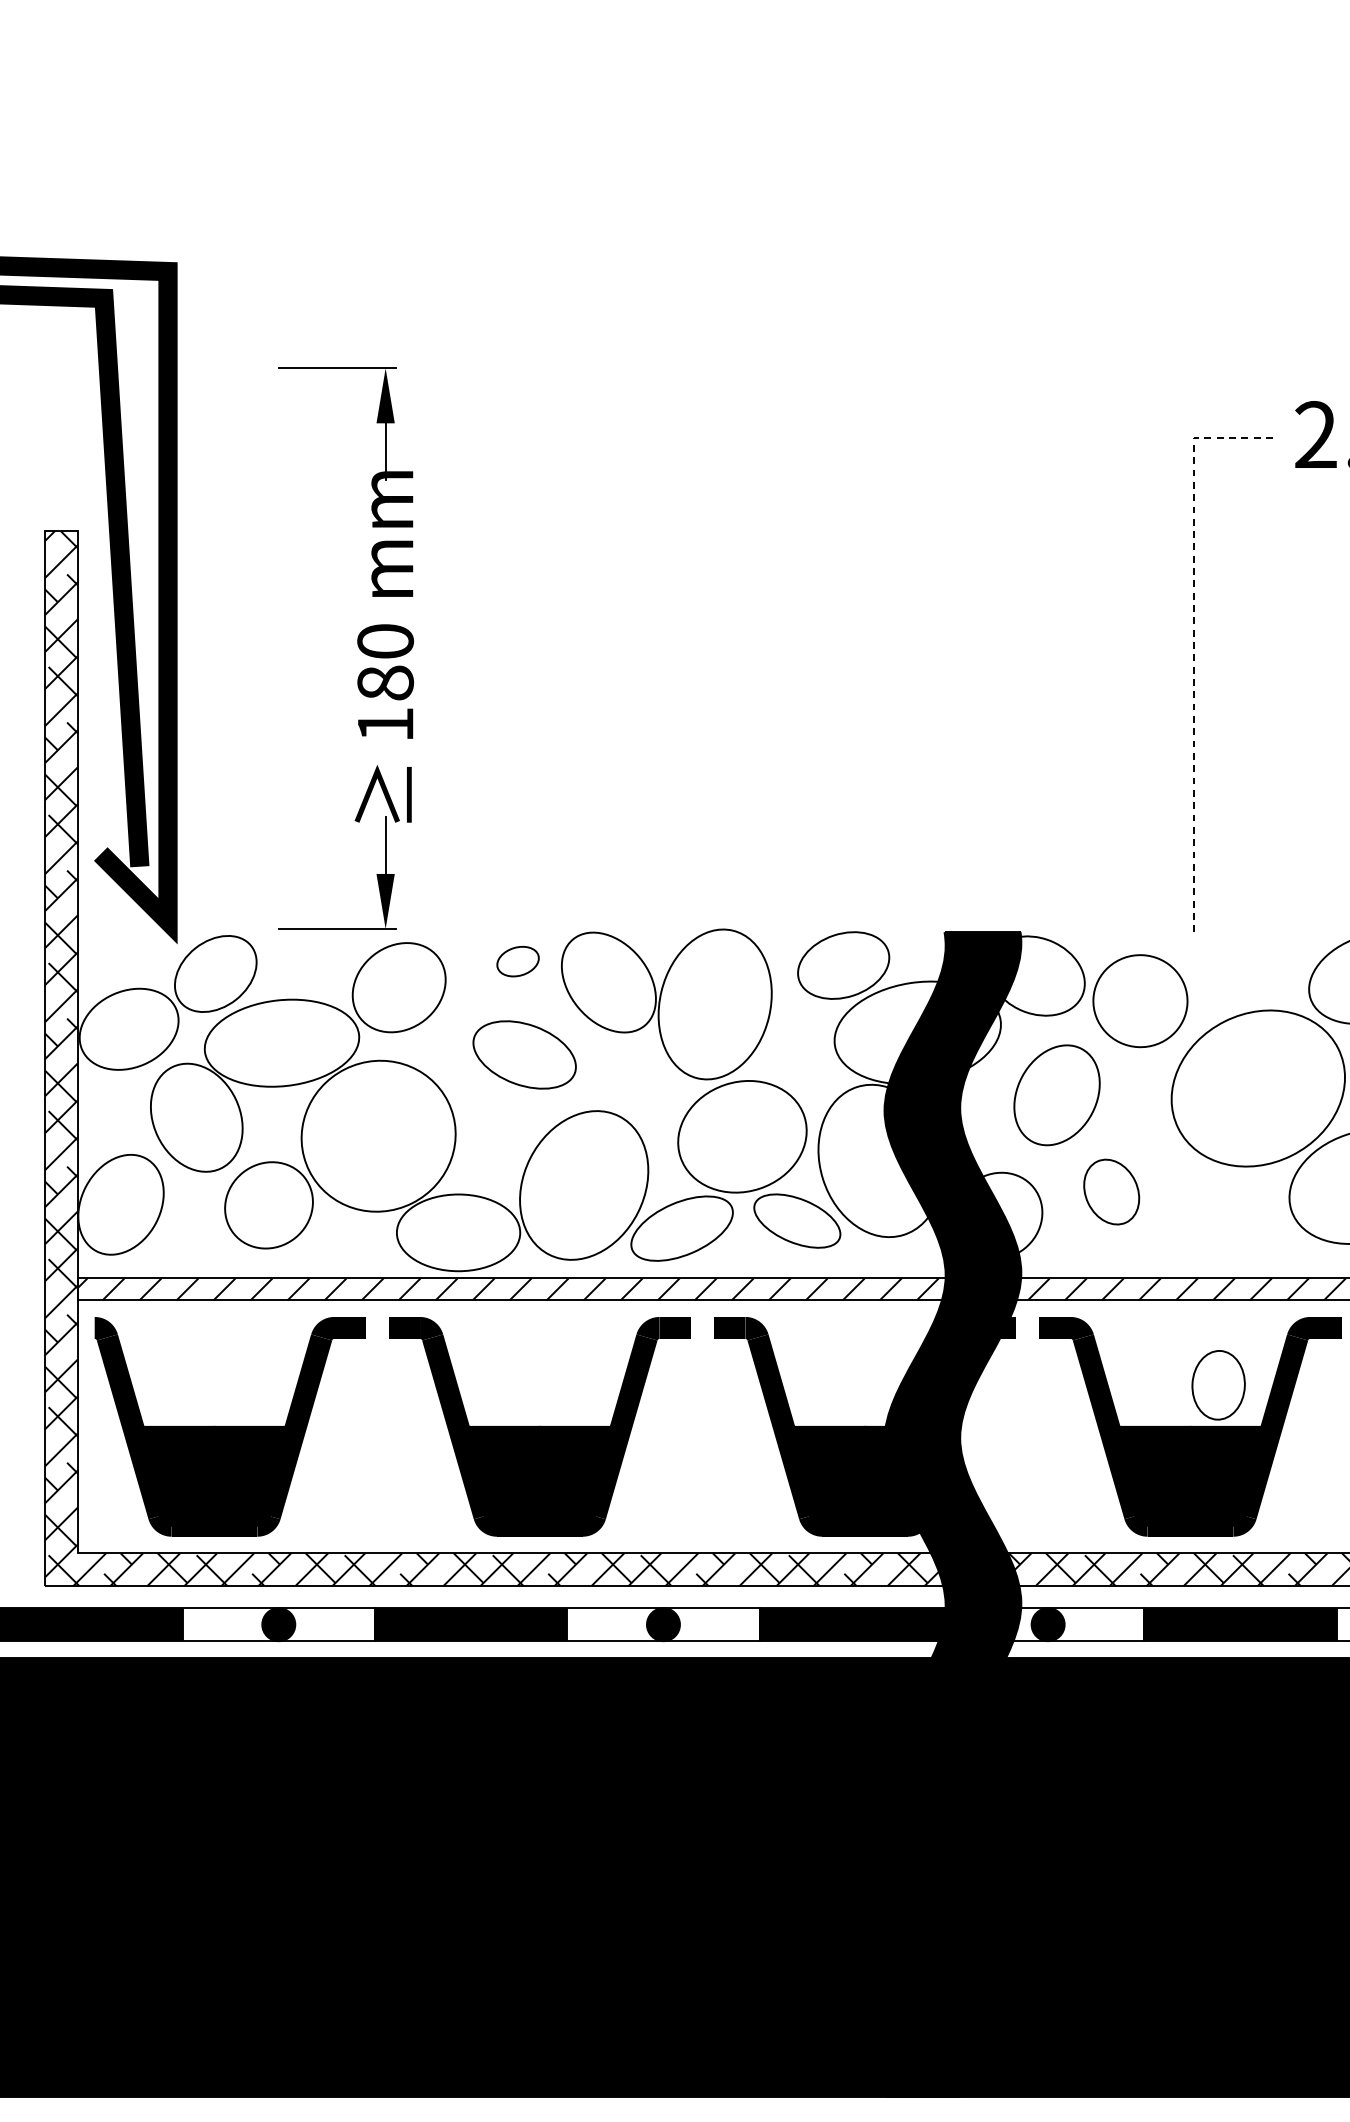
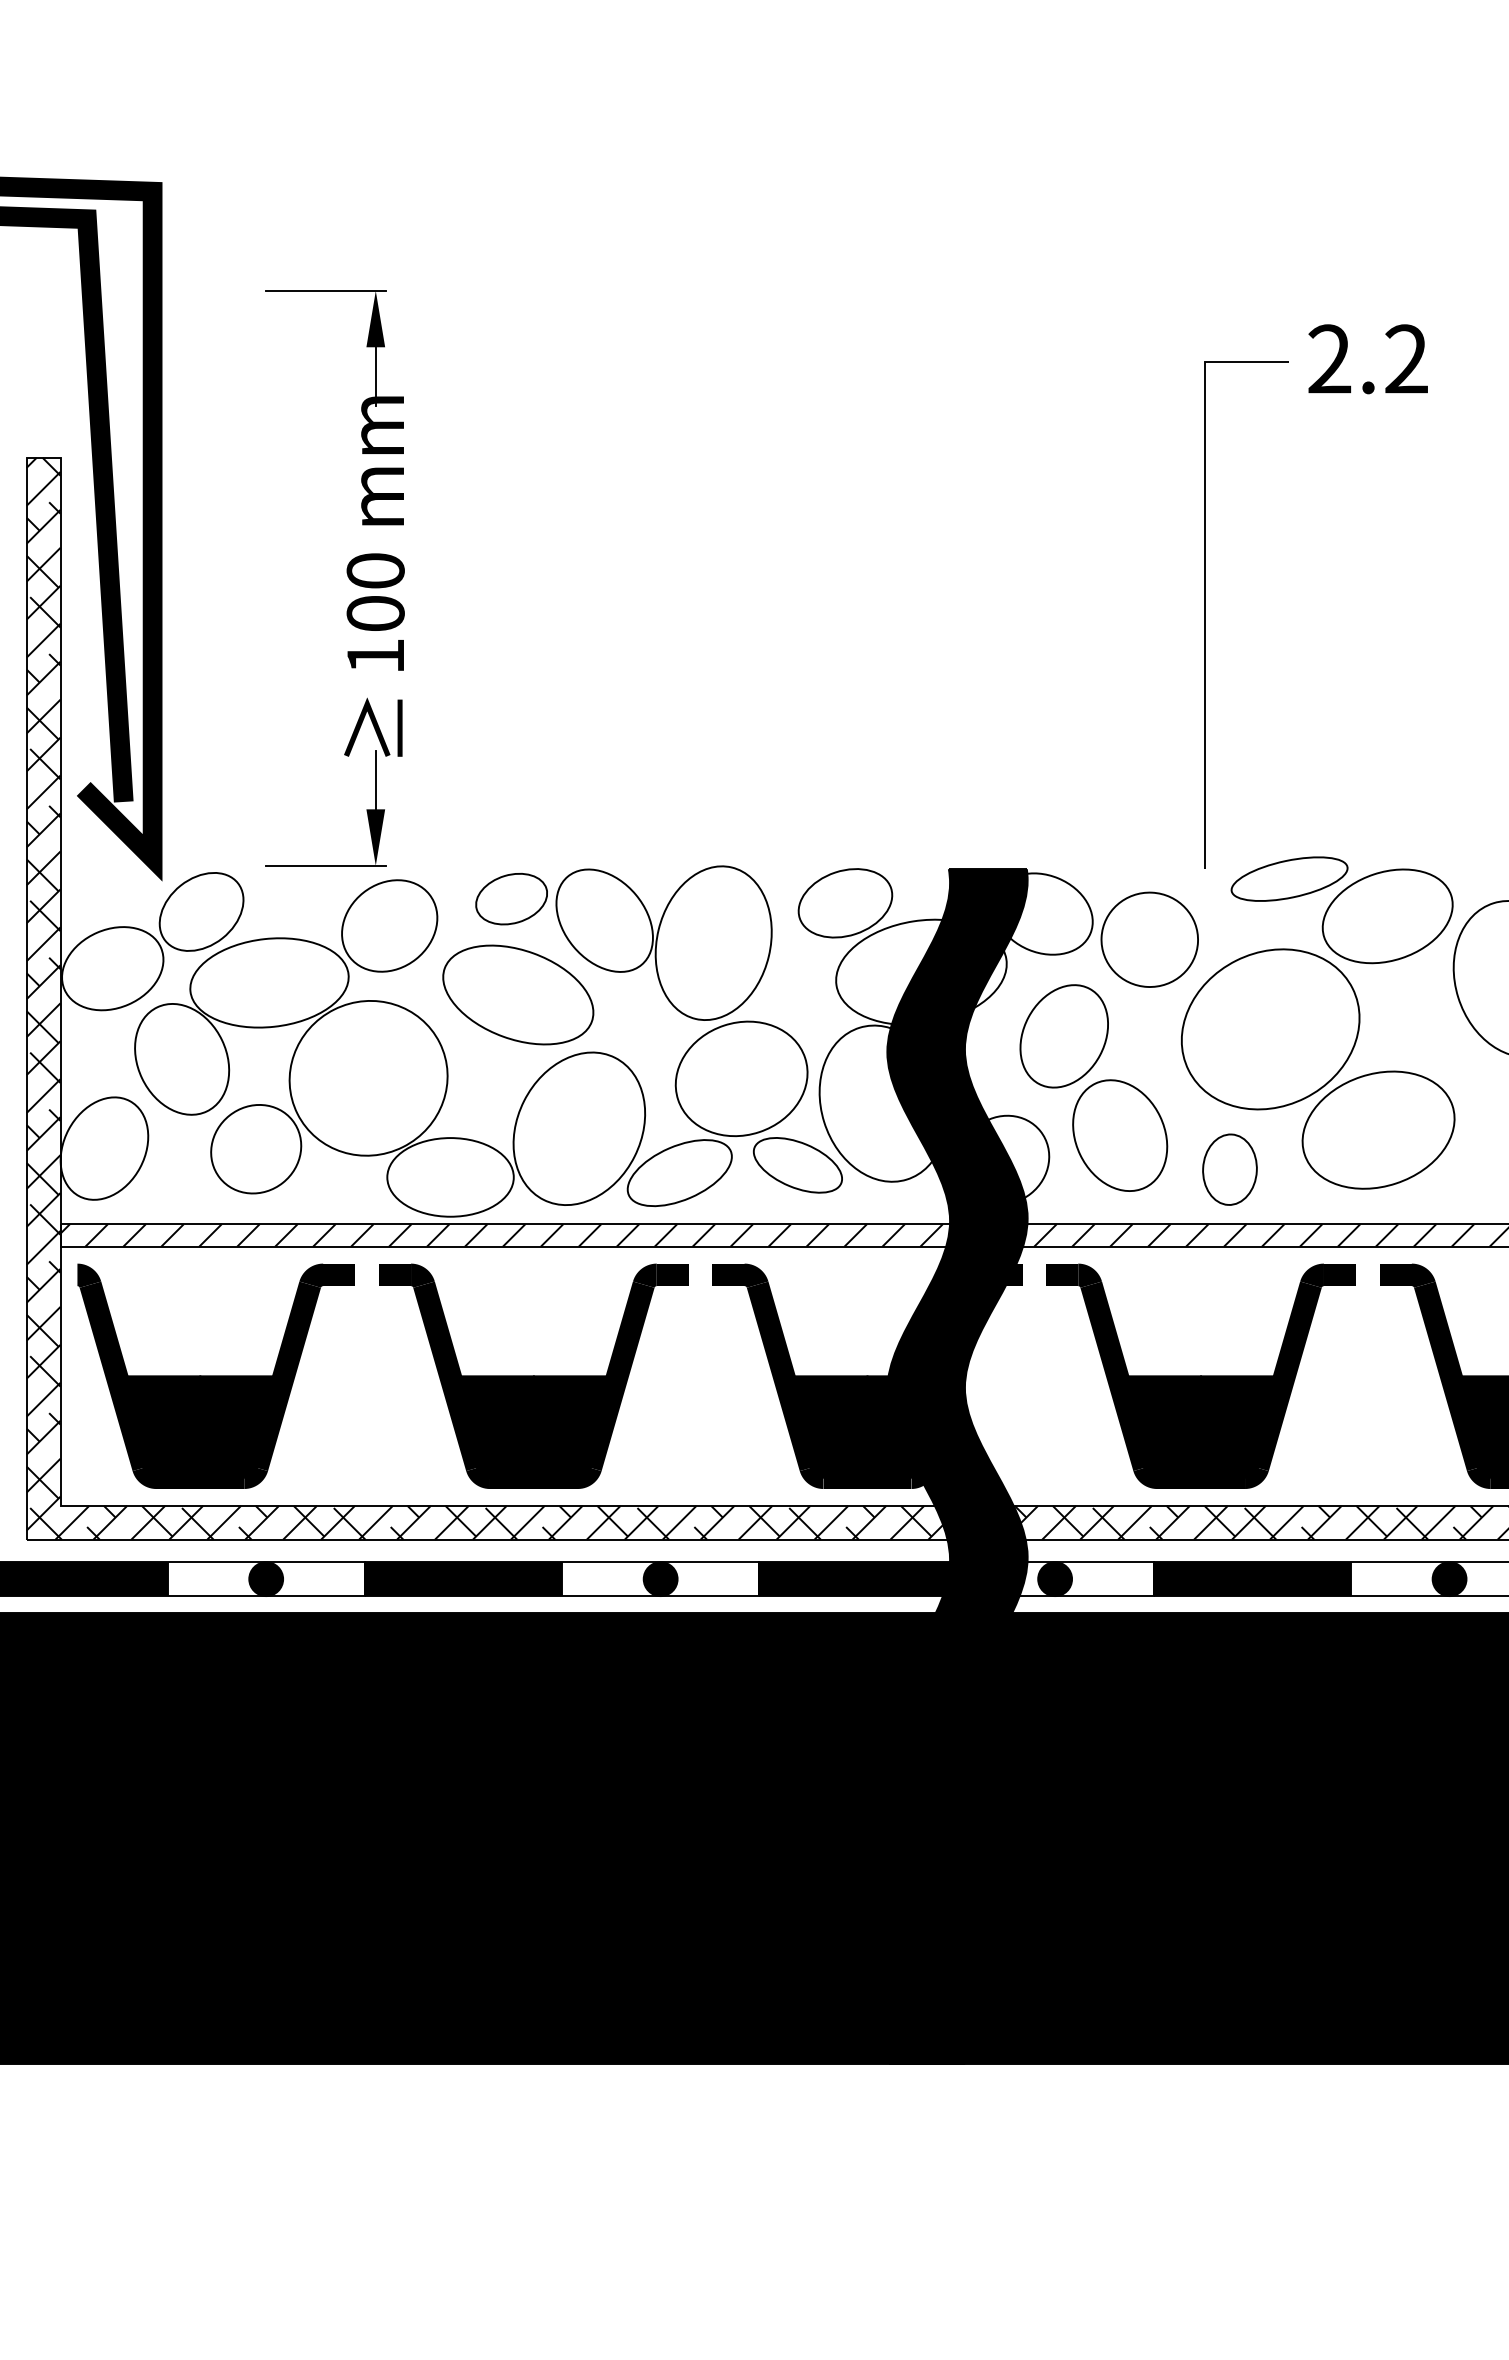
line: (1193, 642) -> (1204, 572), dashed -> solid
text: (385, 682) -> (375, 613), 180 -> 100
part: (1276, 941) -> (1289, 878), added
part: (517, 961) -> (511, 899), size x1.67
part: (524, 1054) -> (518, 994), size x1.43
part: (1111, 1191) -> (1120, 1135), size x1.67
part: (1218, 1385) -> (1229, 1169), moved

